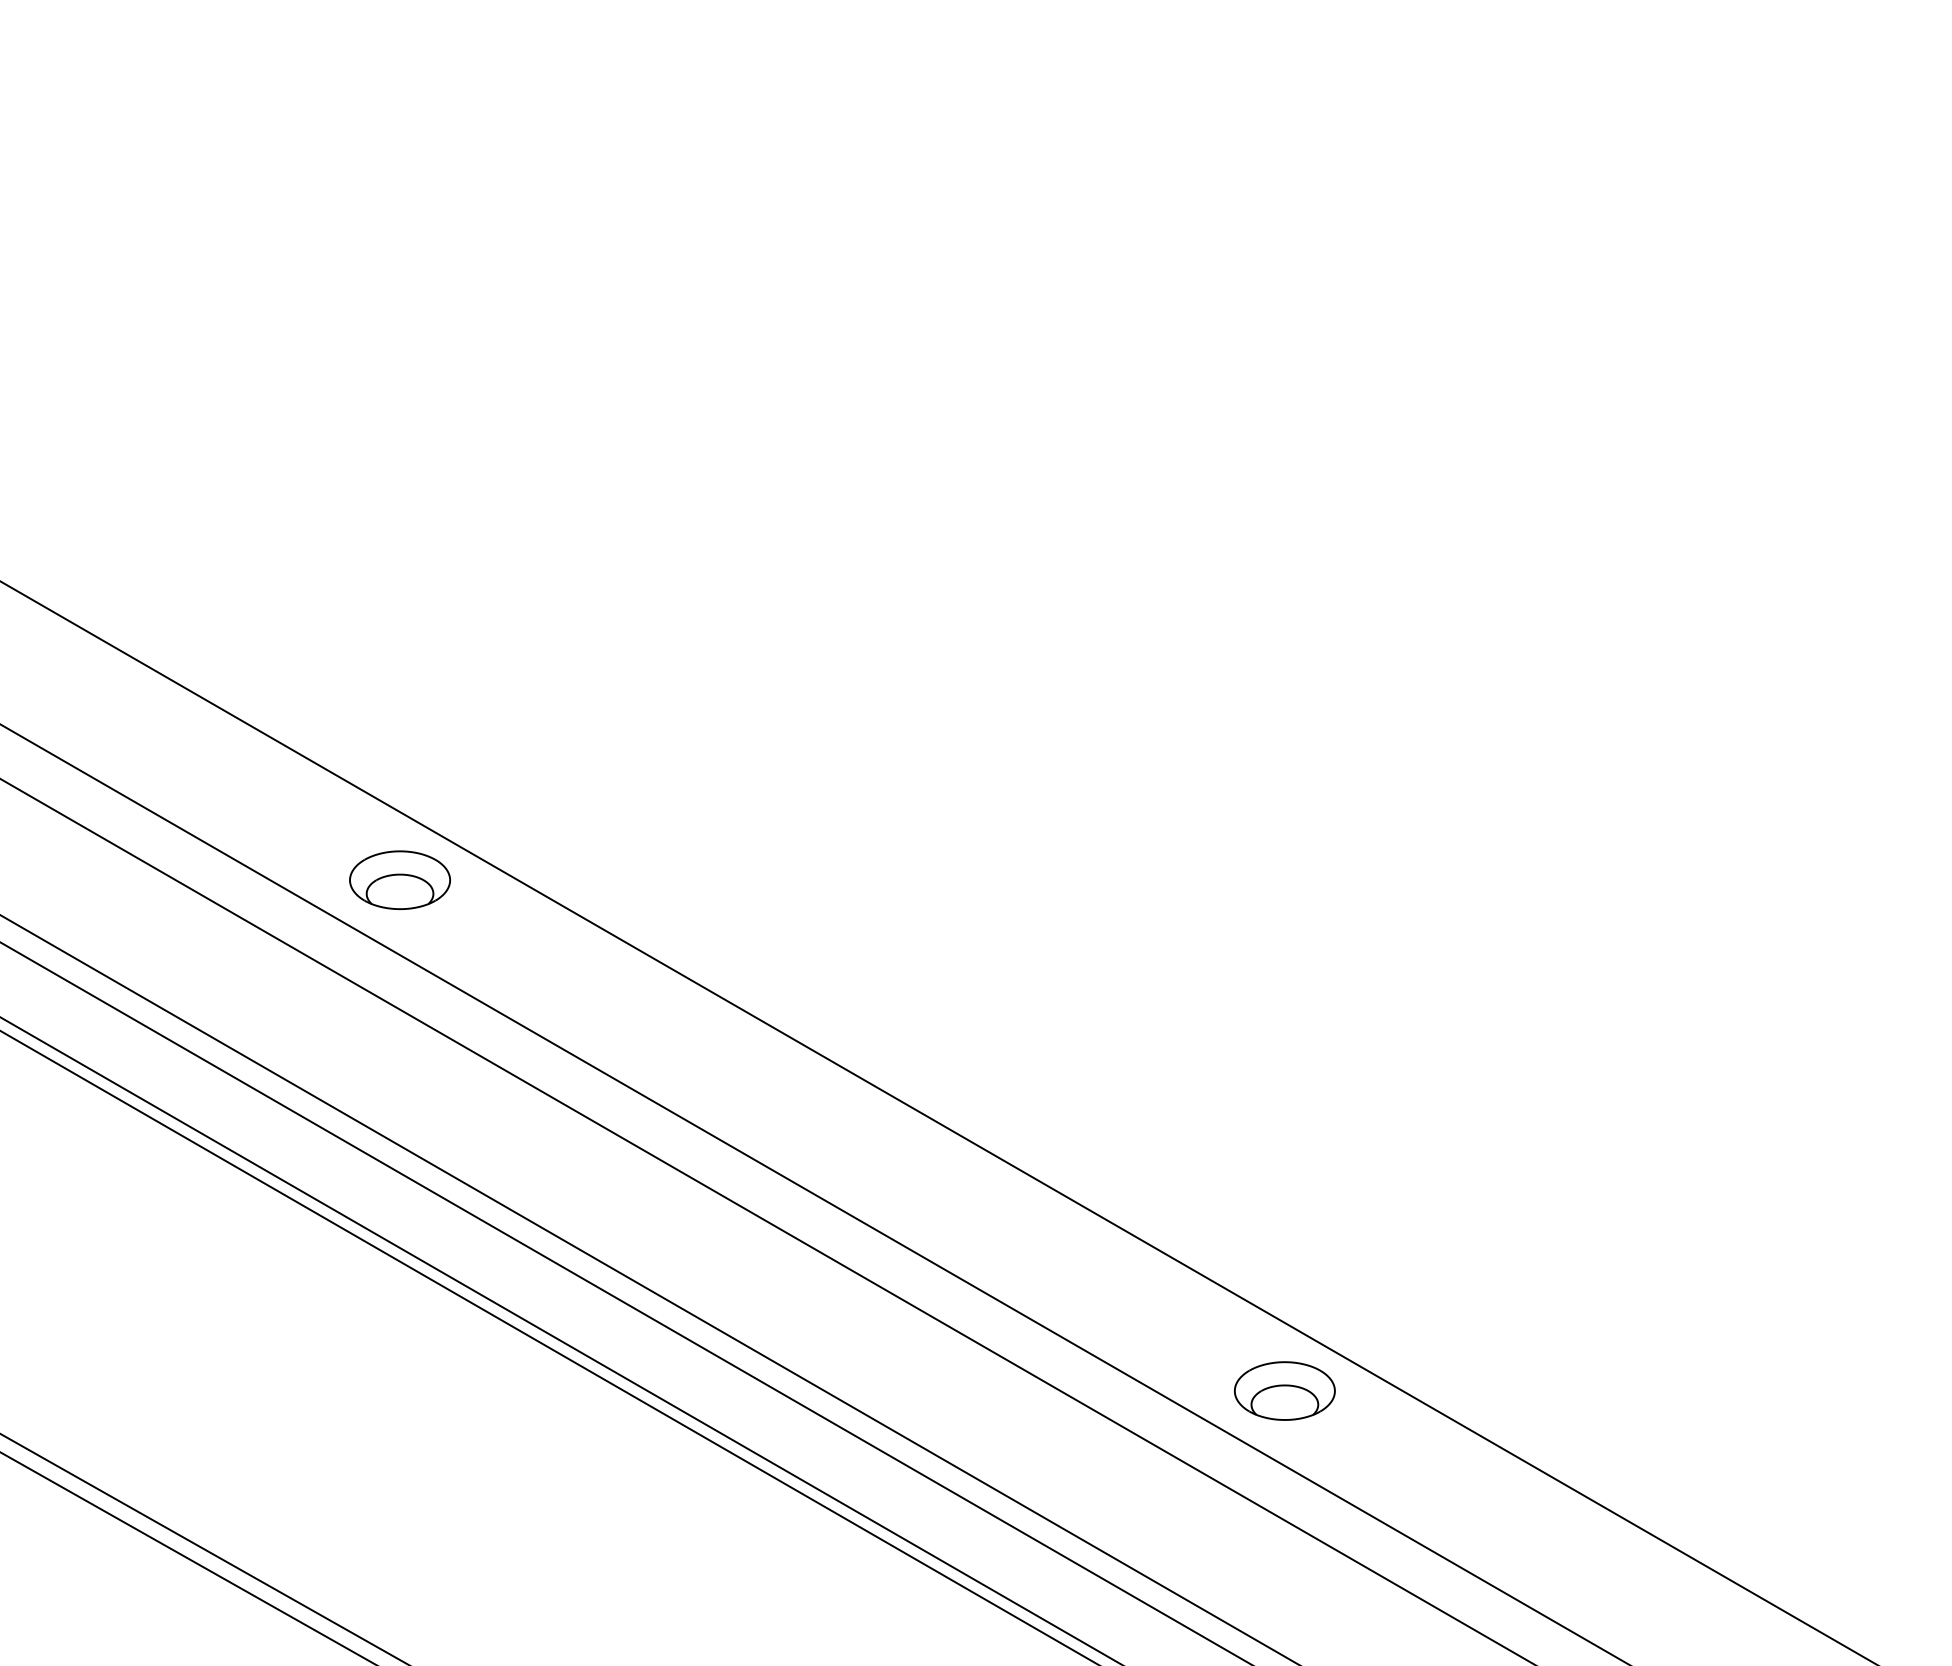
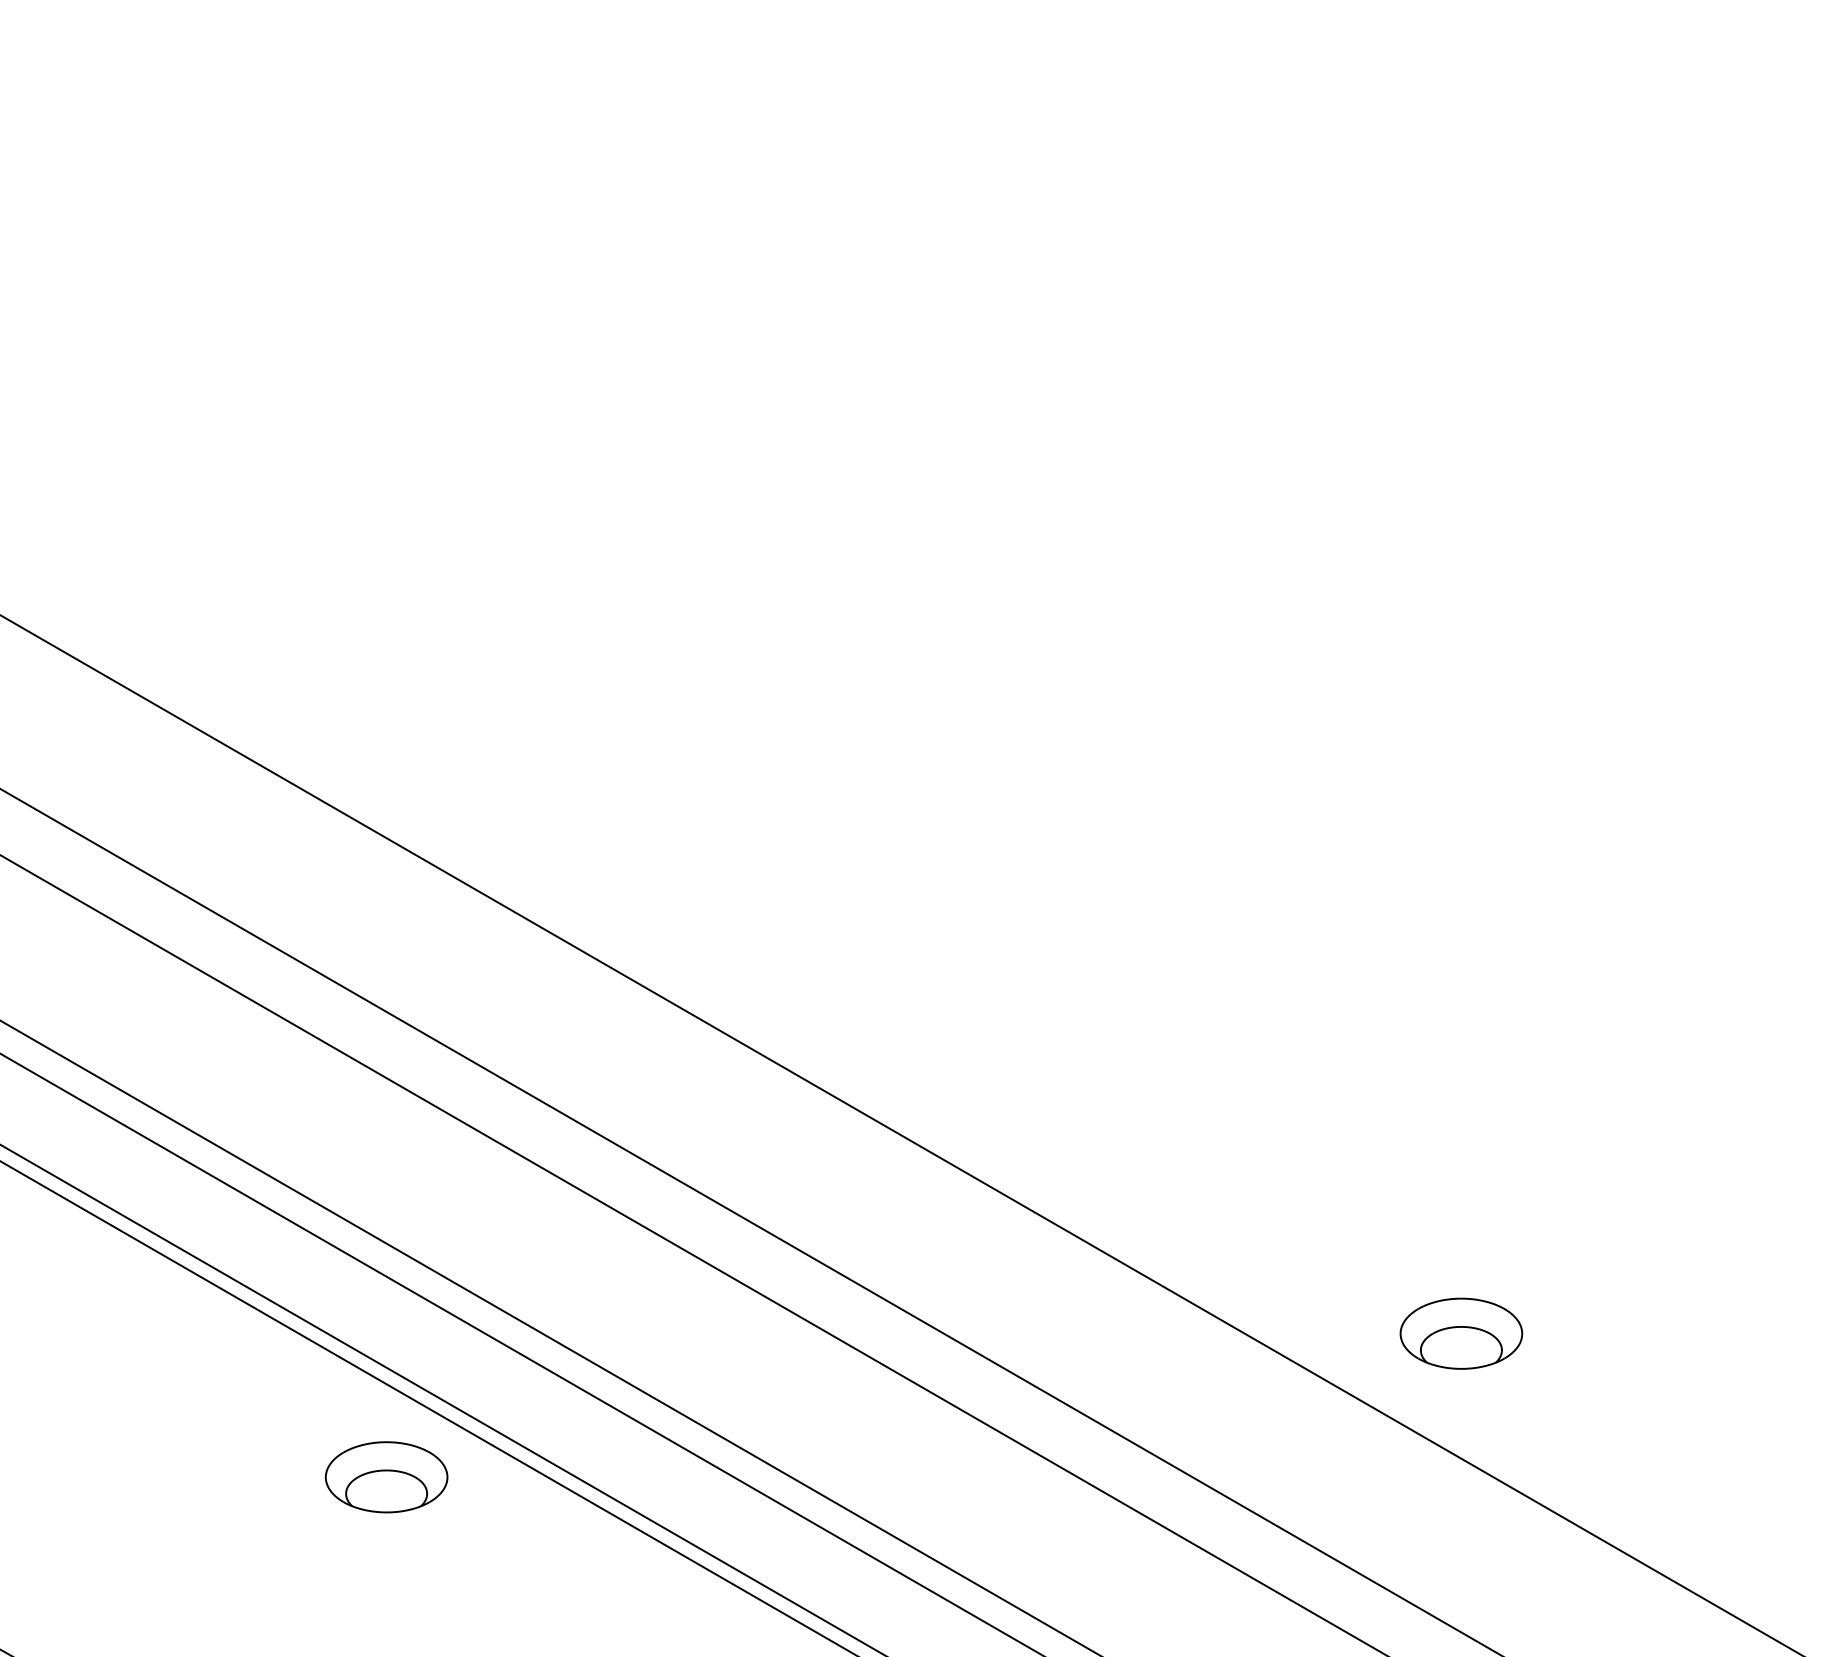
part: (399, 879) -> (385, 1476), moved
part: (1284, 1390) -> (1460, 1333), moved

